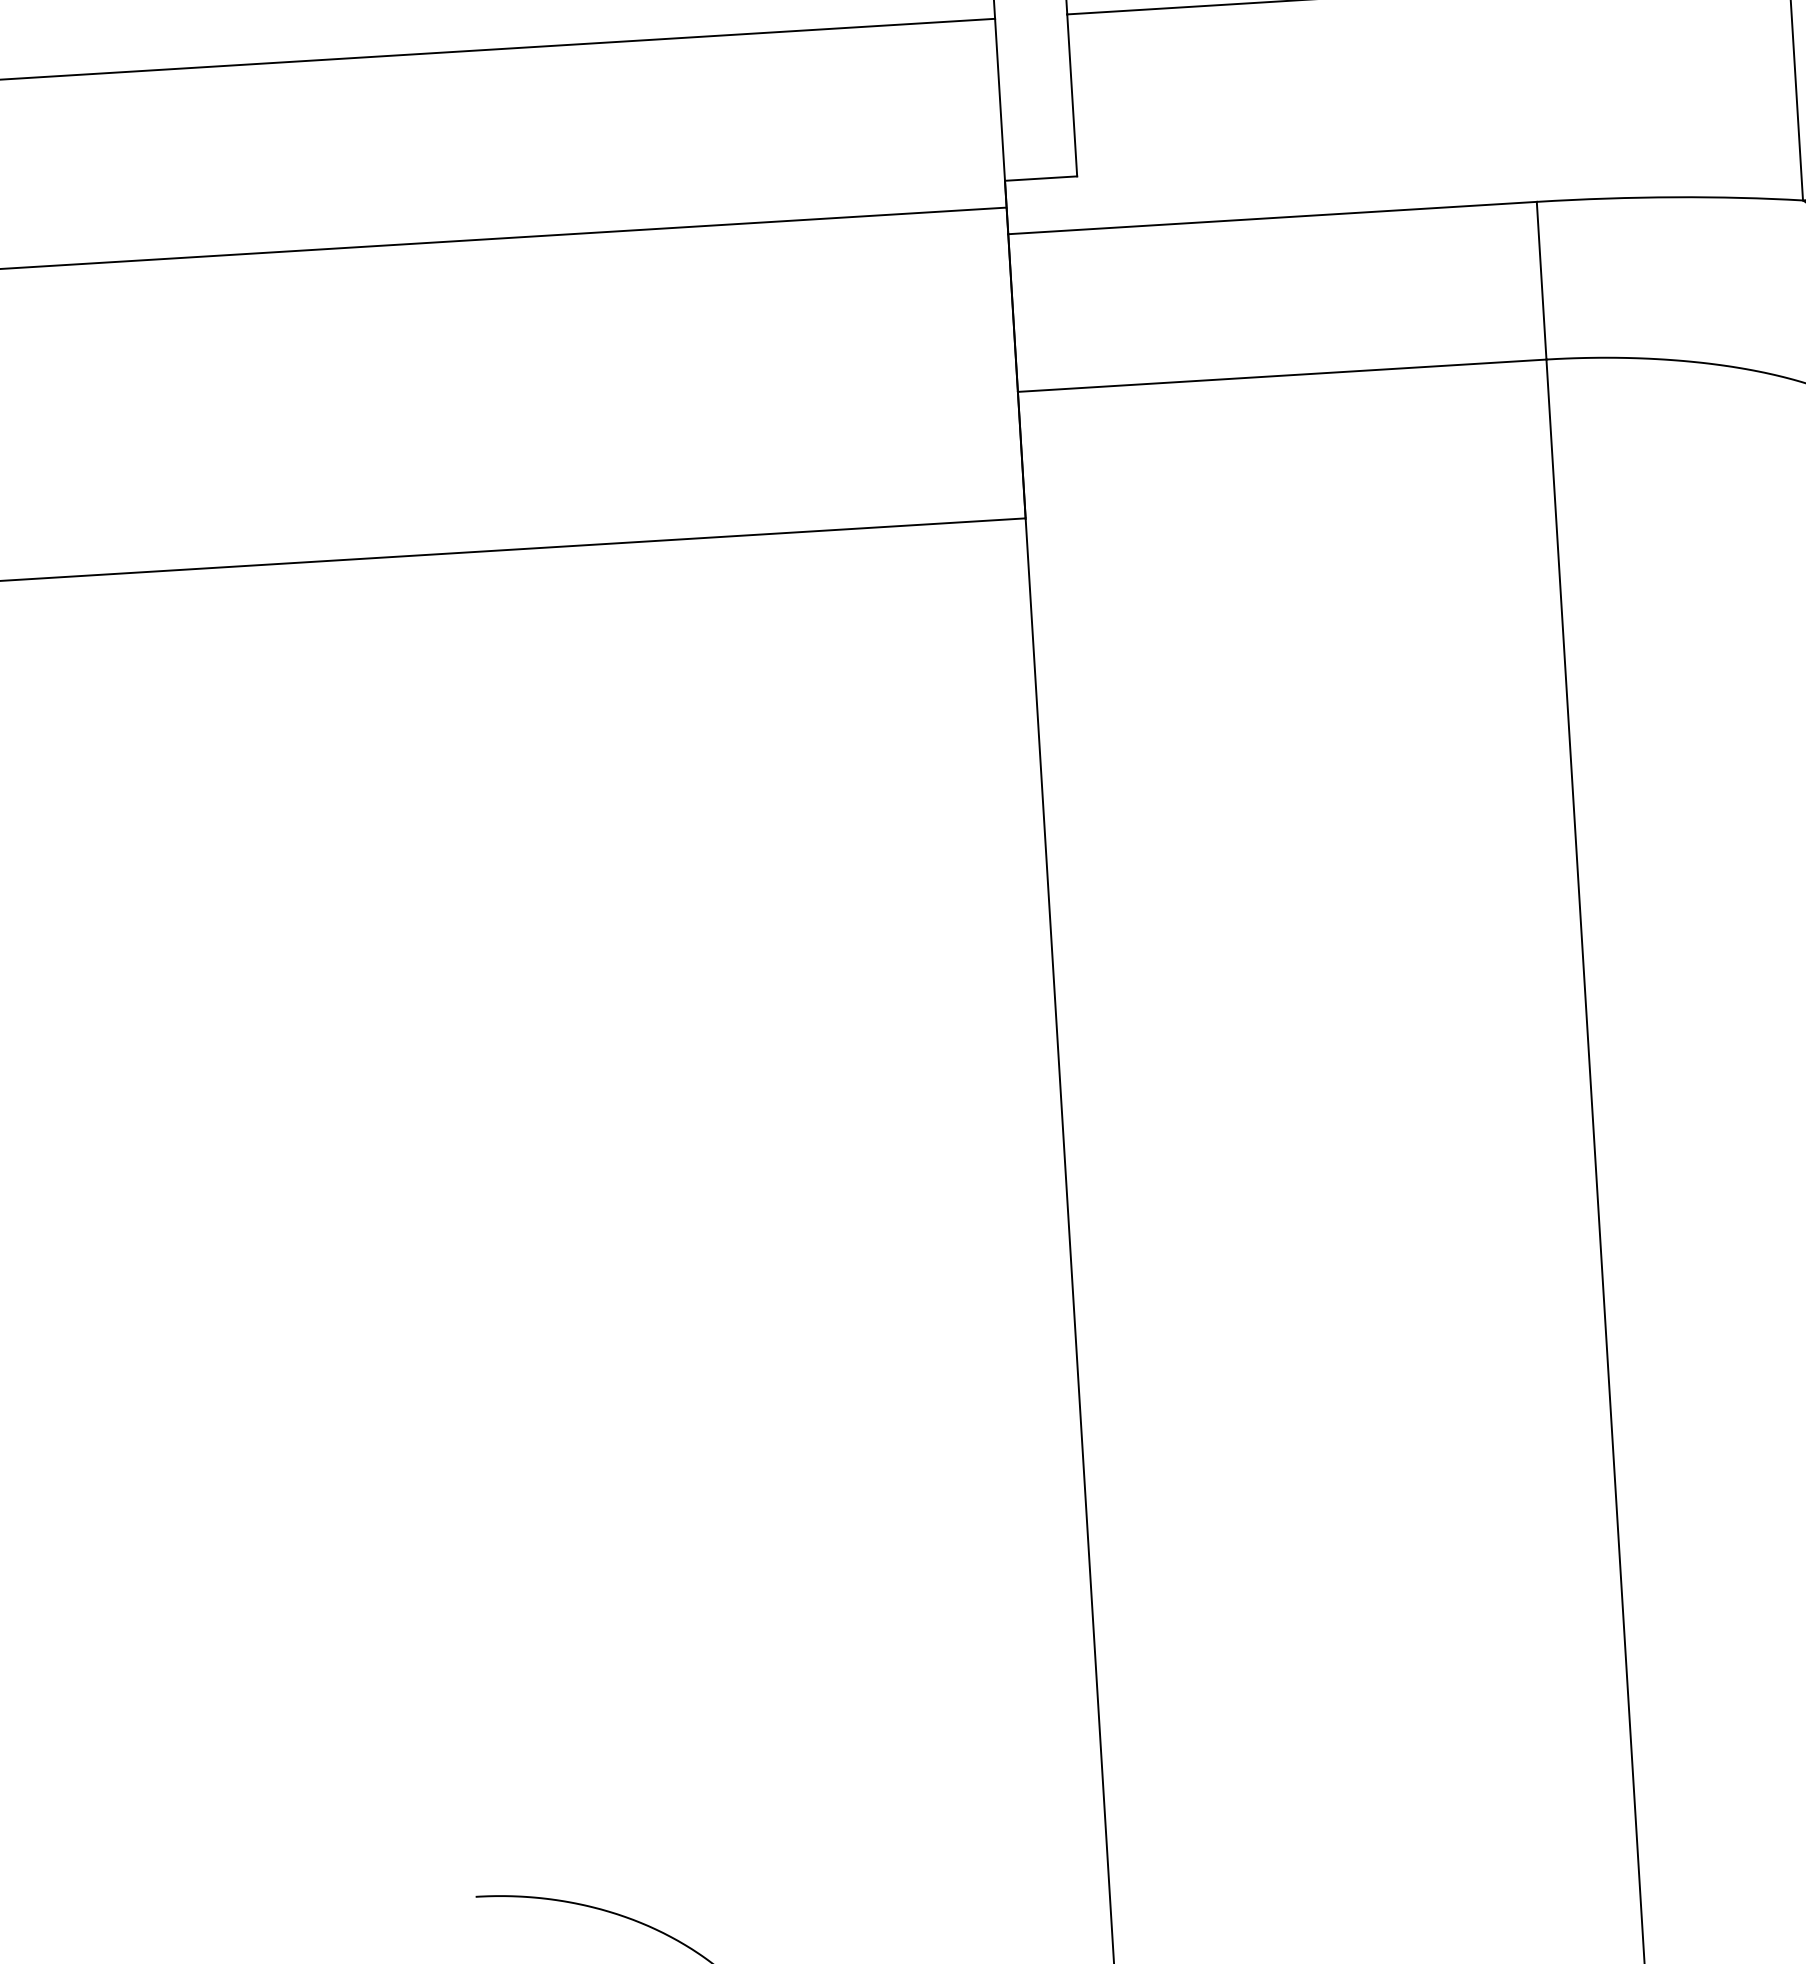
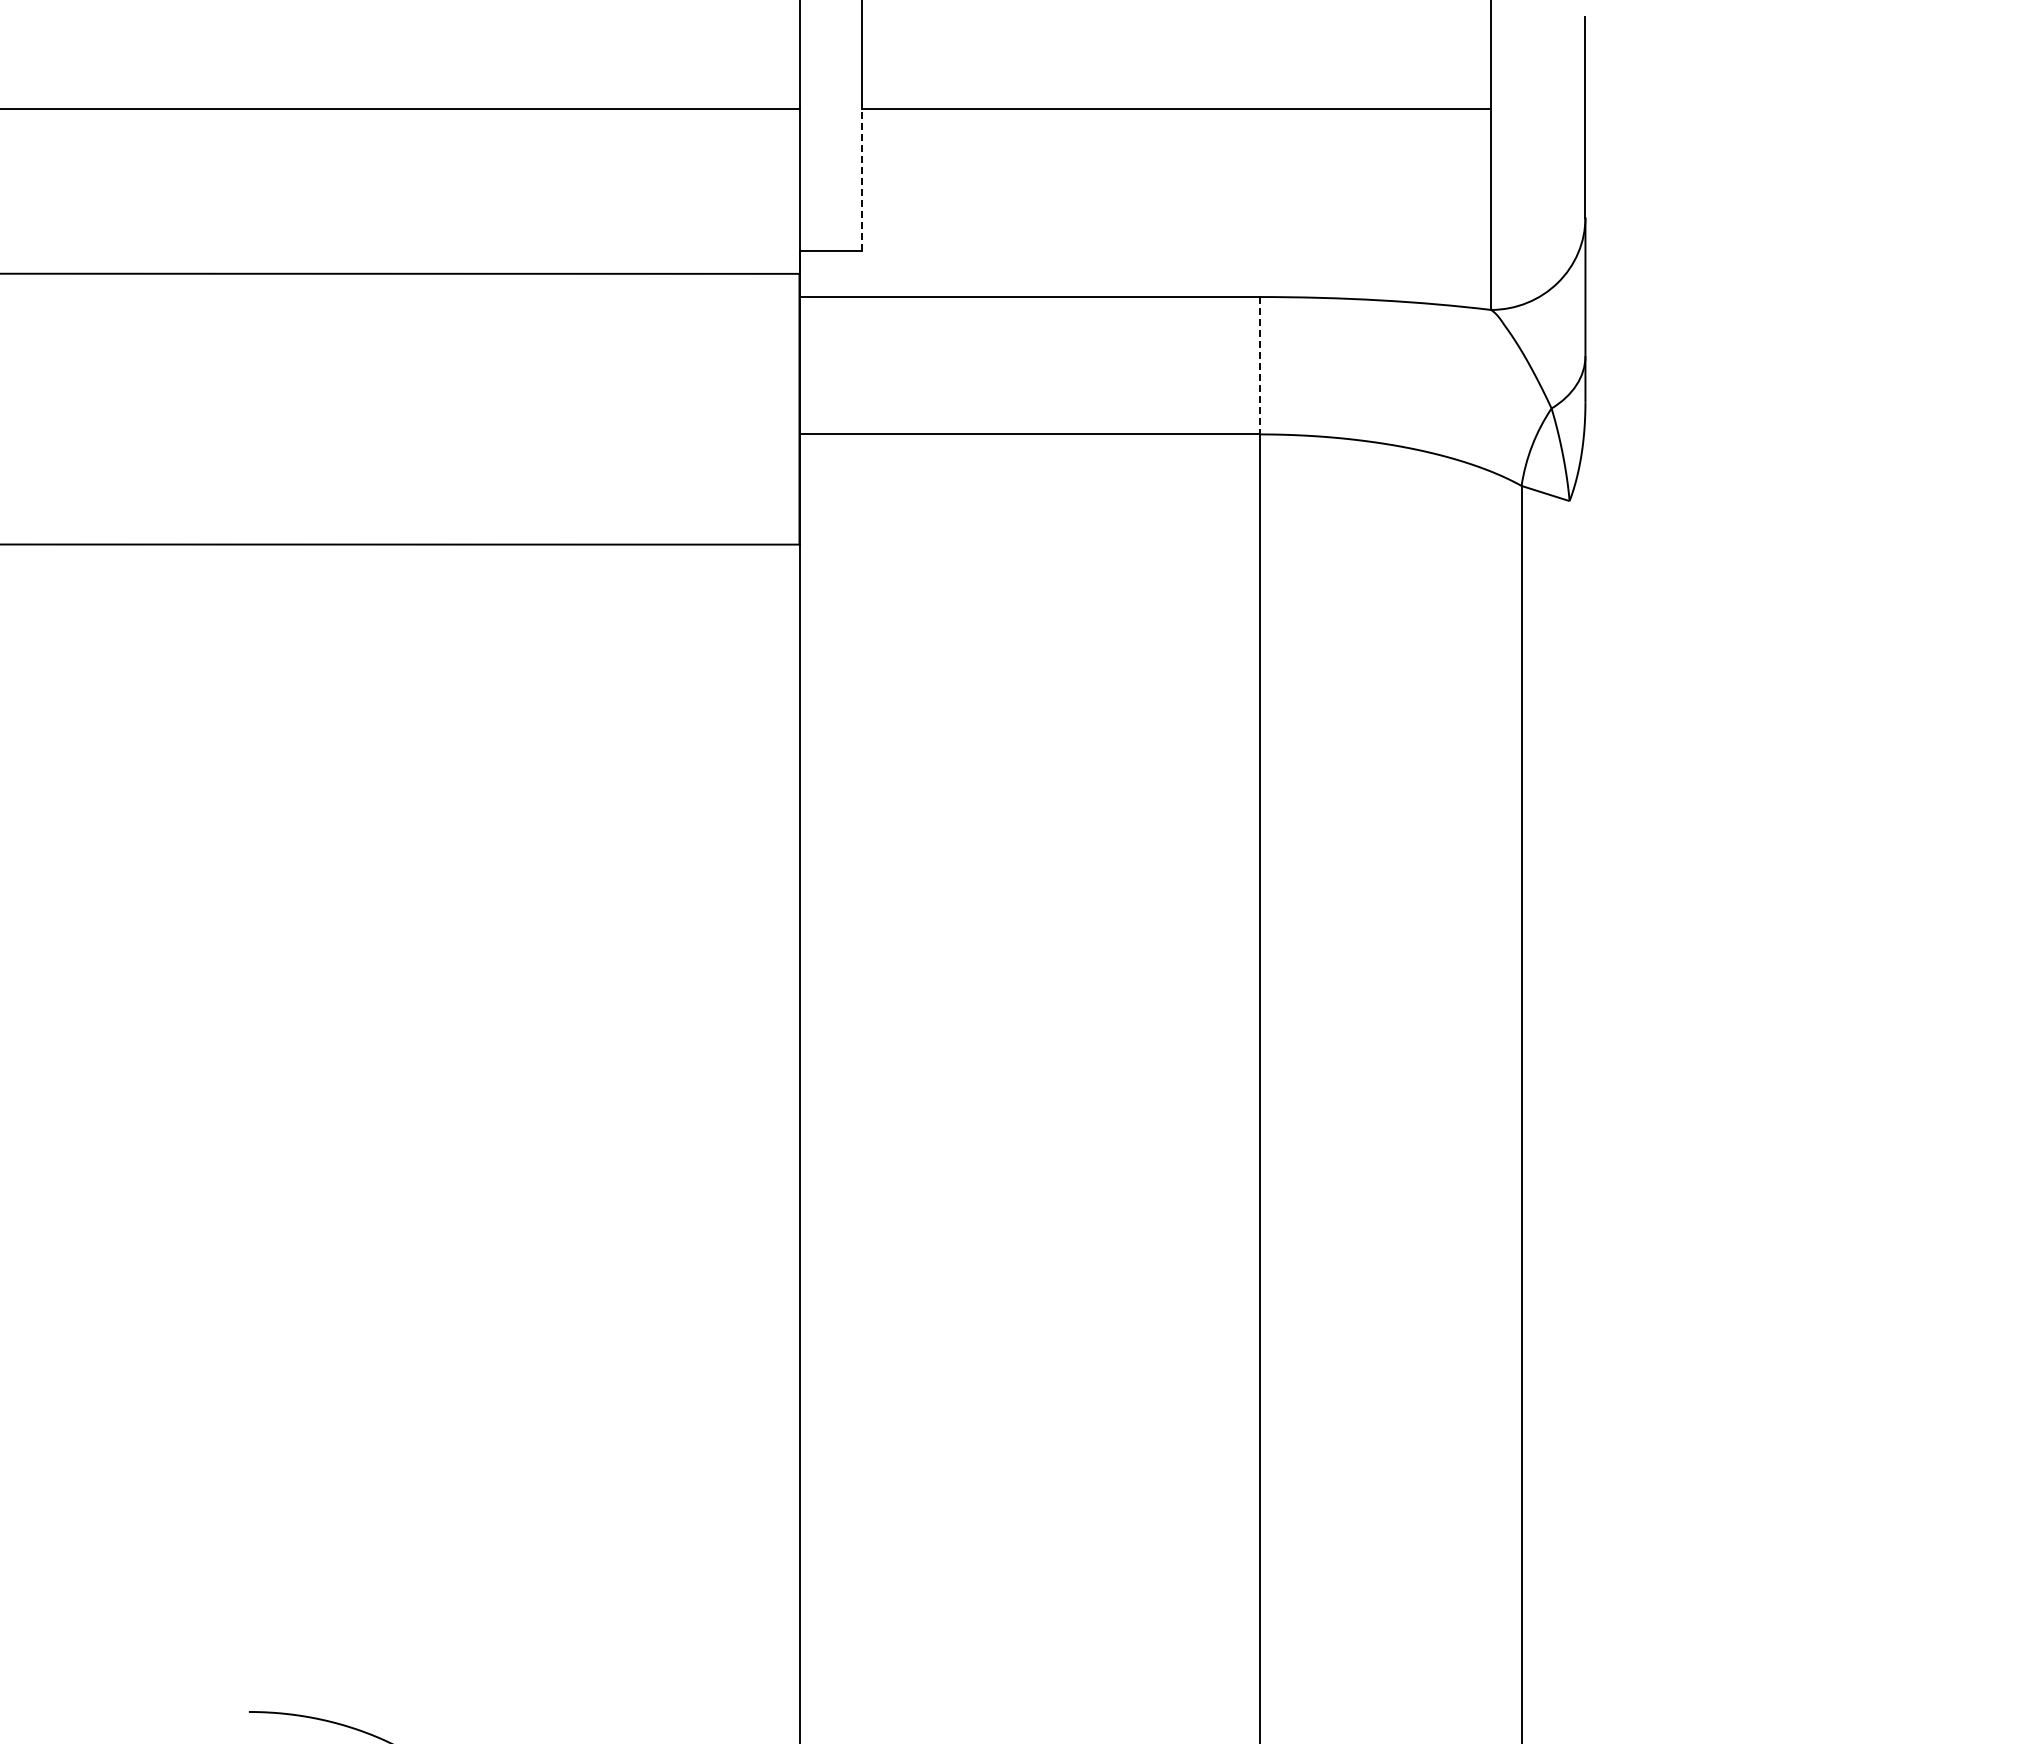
line: (1072, 94) -> (862, 179), solid -> dashed
line: (1542, 280) -> (1260, 365), solid -> dashed

